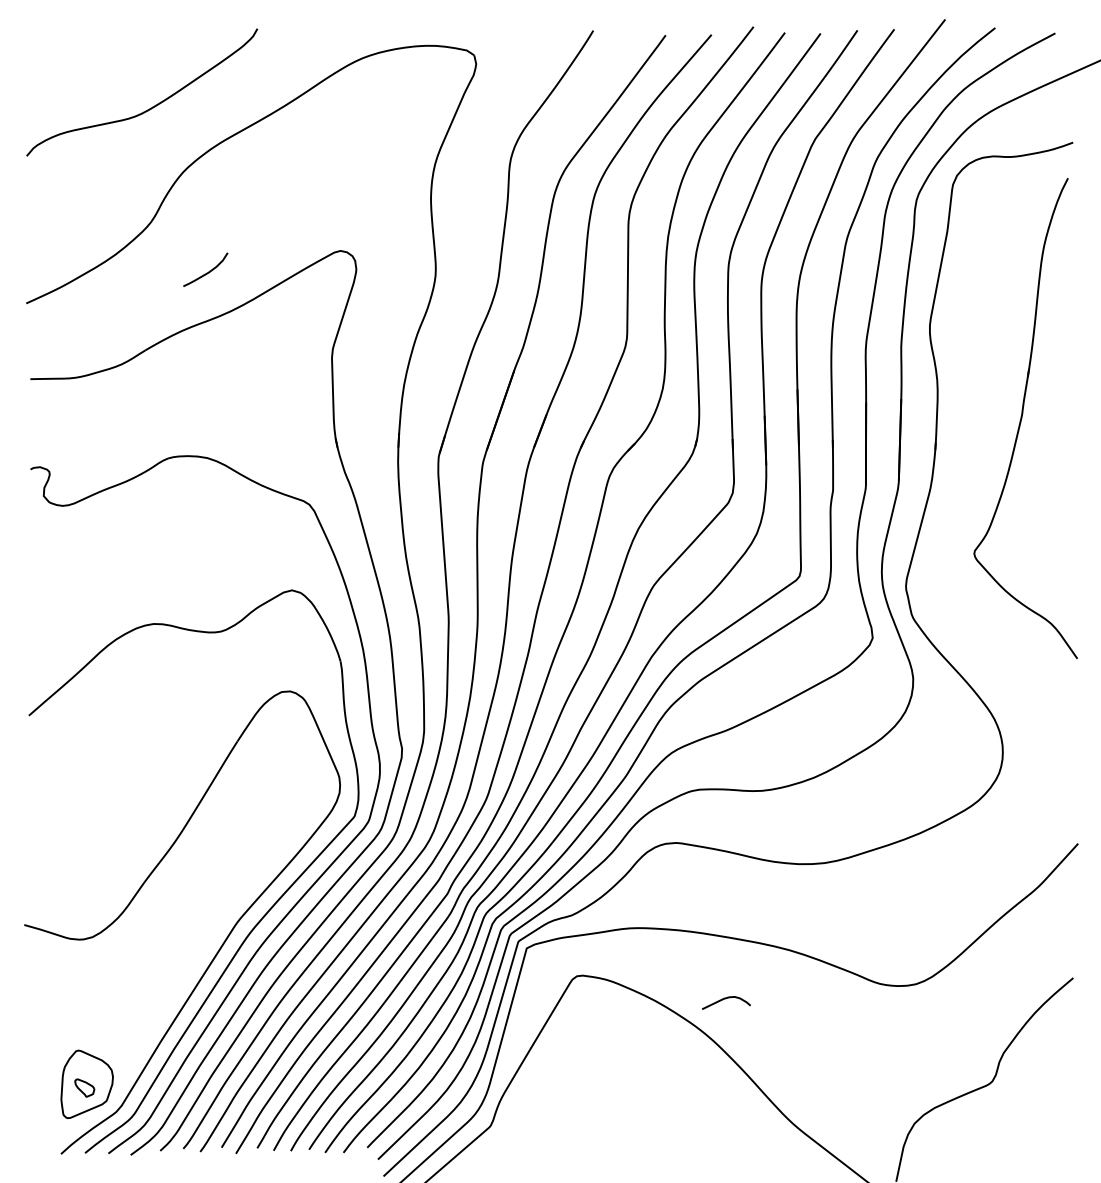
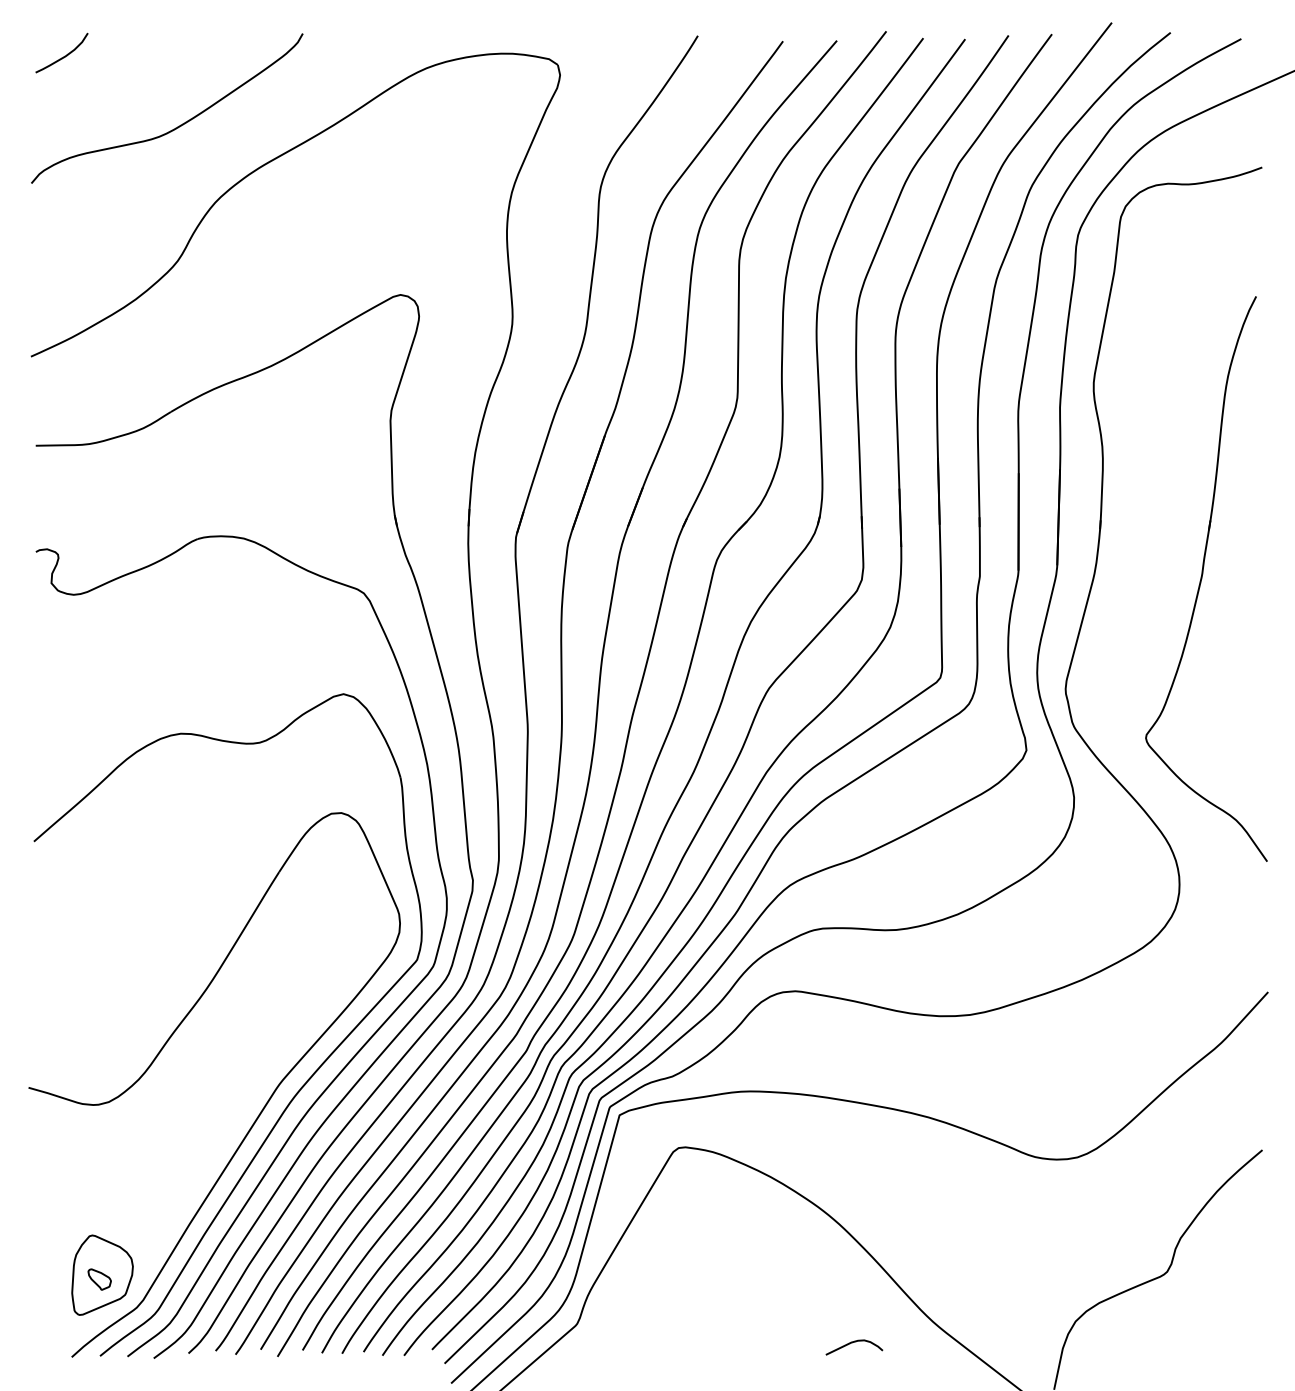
curve: (207, 271) -> (64, 55), moved
part: (1025, 418) -> (1206, 578), moved
curve: (724, 999) -> (852, 1343), moved

